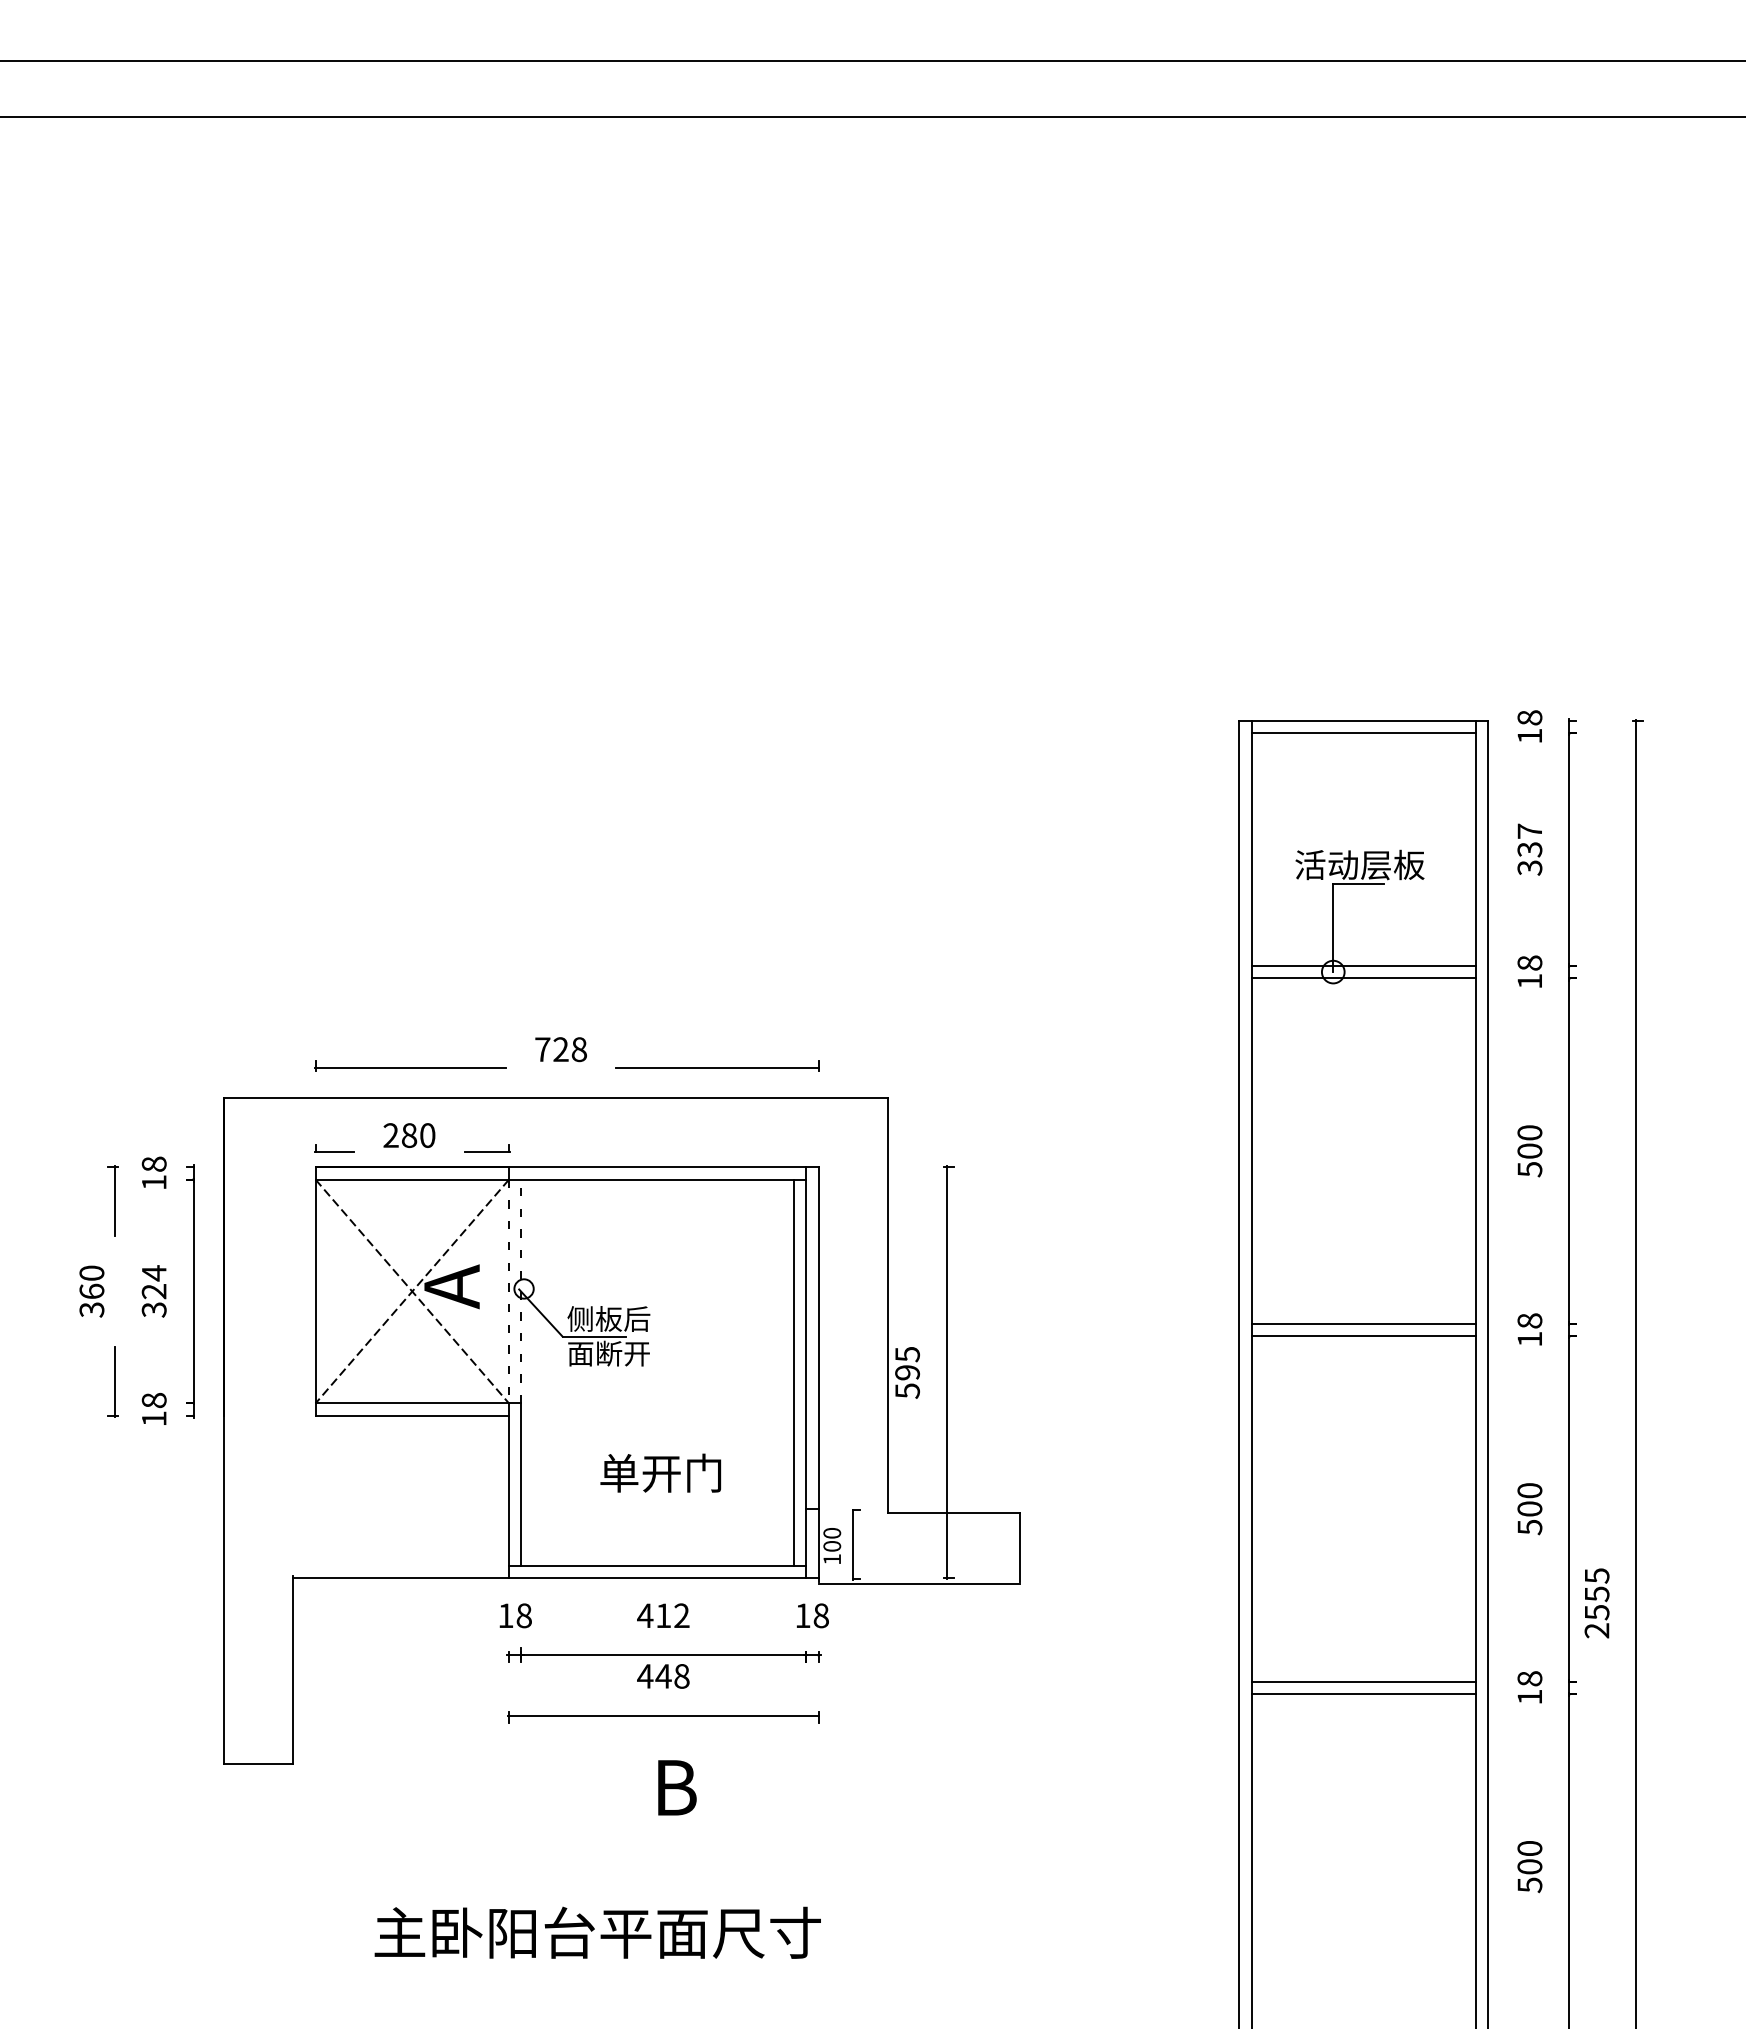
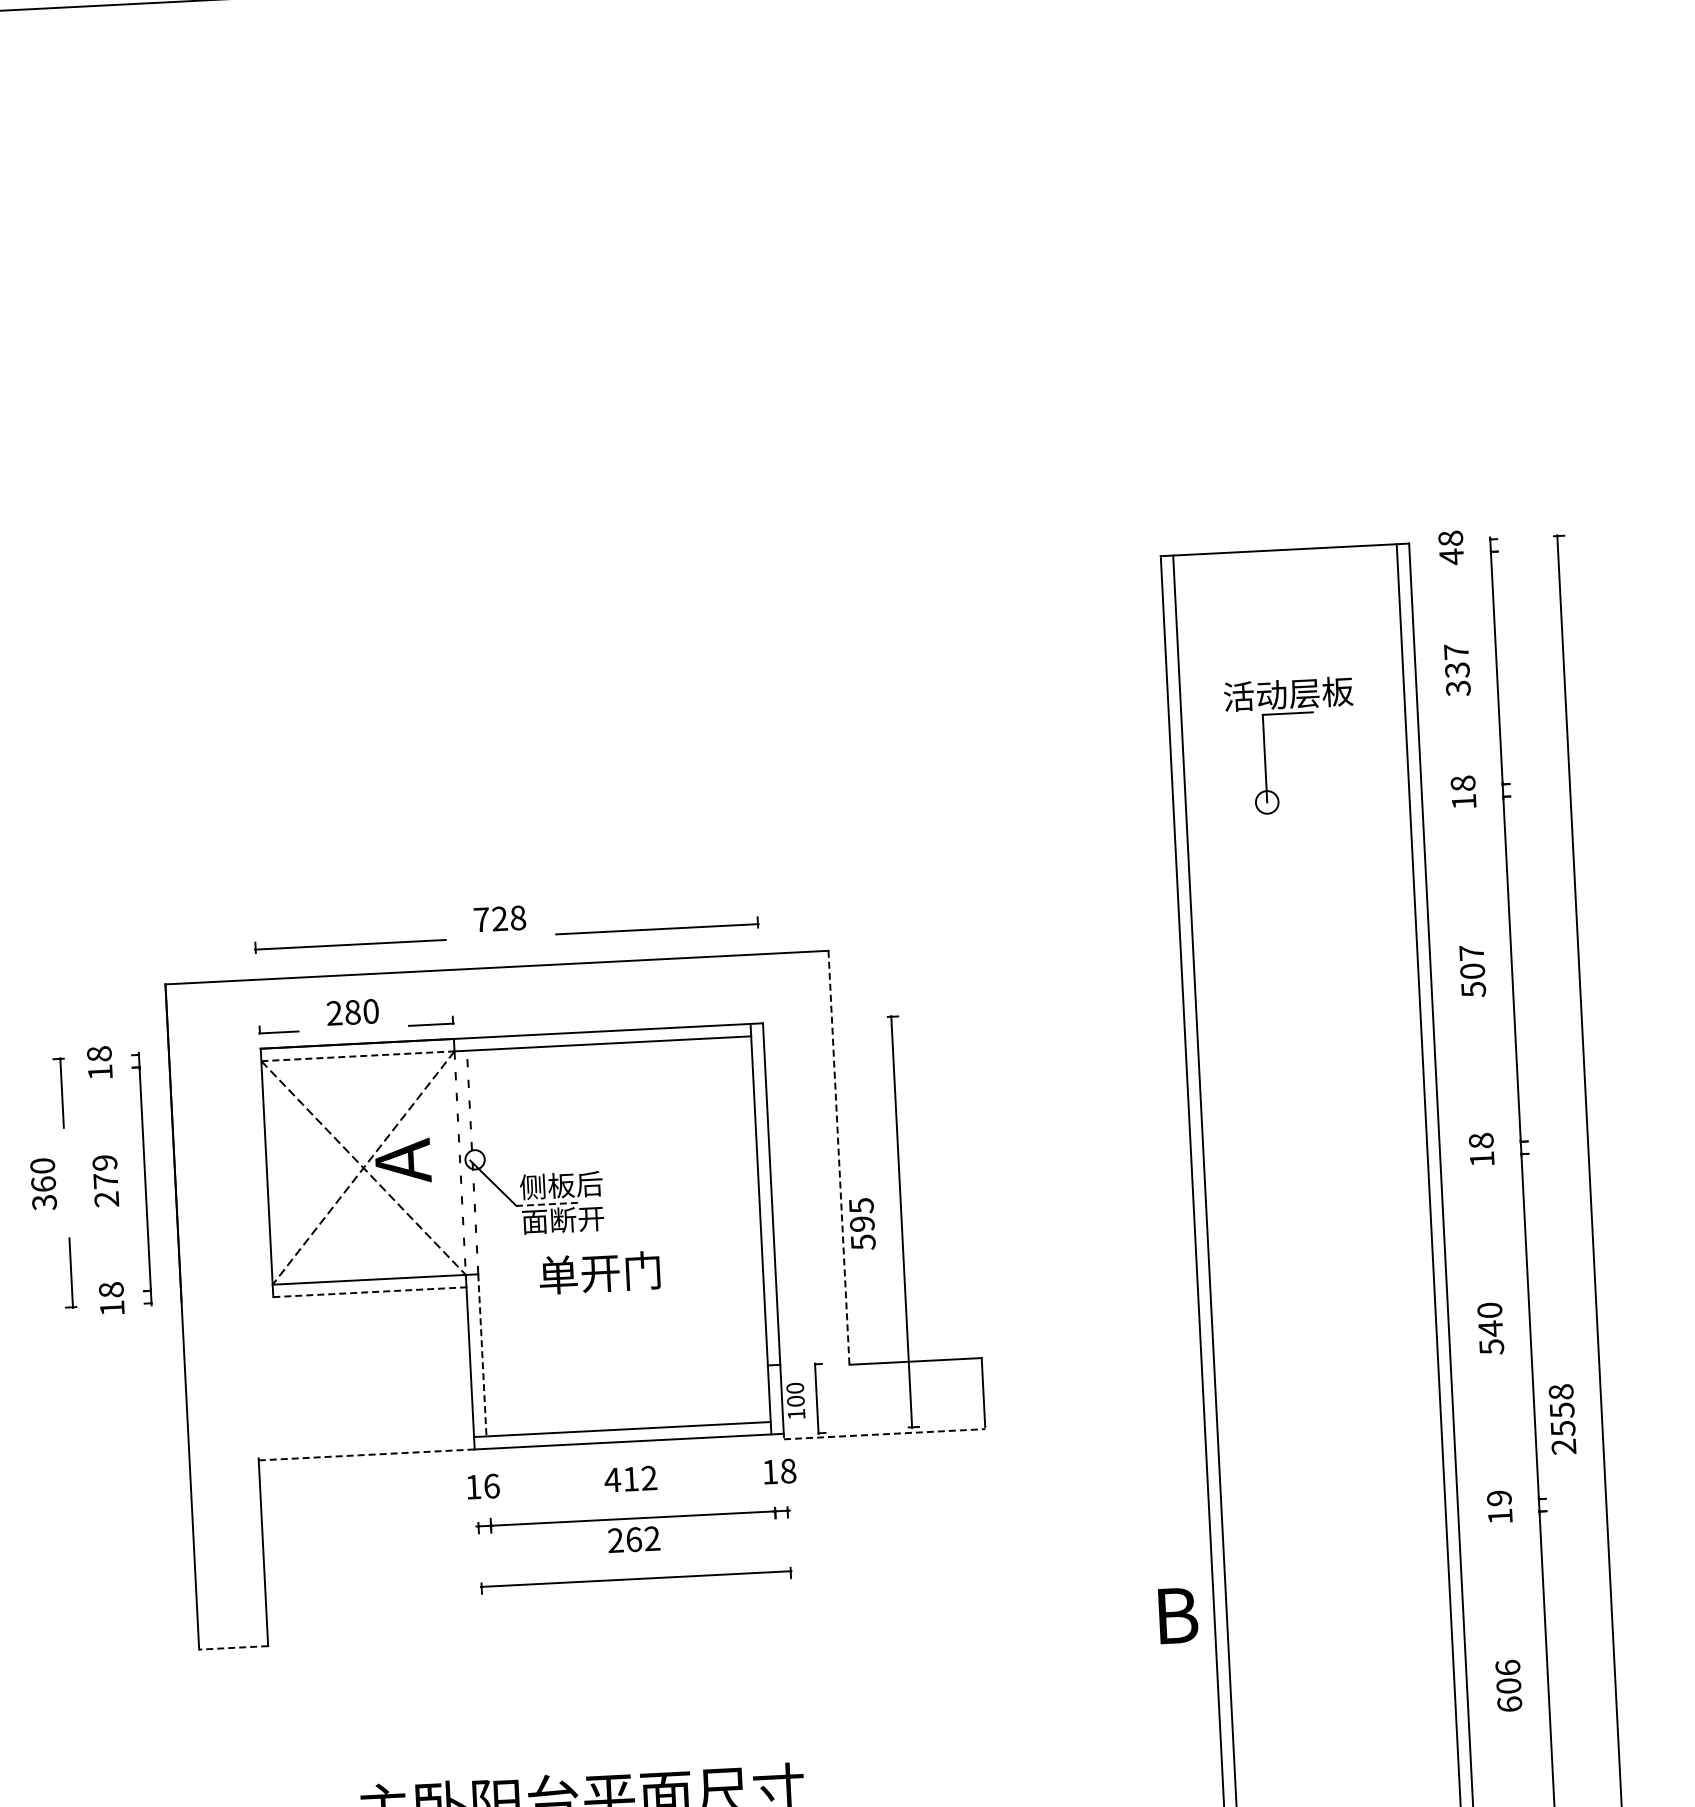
line: (1363, 733) -> (1285, 562), removed
text: (1529, 736) -> (1451, 557), 18 -> 48
line: (1363, 966) -> (1297, 795), removed
line: (1363, 978) -> (1297, 807), removed
text: (1529, 1132) -> (1471, 952), 500 -> 507
line: (412, 1179) -> (358, 1056), solid -> dashed
text: (153, 1291) -> (105, 1181), 324 -> 279
line: (887, 1305) -> (838, 1157), solid -> dashed
line: (1363, 1323) -> (1315, 1151), removed
line: (1363, 1336) -> (1315, 1164), removed
line: (594, 1337) -> (547, 1204), solid -> dashed
line: (793, 1372) -> (748, 1229), removed
line: (412, 1415) -> (370, 1291), solid -> dashed
text: (660, 1472) -> (599, 1272), moved
line: (521, 1485) -> (482, 1356), solid -> dashed
text: (1529, 1508) -> (1490, 1328), 500 -> 540
text: (1596, 1575) -> (1560, 1391), 2555 -> 2558
line: (401, 1578) -> (367, 1455), solid -> dashed
line: (919, 1583) -> (884, 1433), solid -> dashed
text: (524, 1615) -> (492, 1485), 18 -> 16
text: (663, 1676) -> (633, 1539), 448 -> 262
text: (1529, 1678) -> (1498, 1497), 18 -> 19
line: (1363, 1681) -> (1333, 1509), removed
line: (1363, 1694) -> (1333, 1522), removed
line: (258, 1764) -> (233, 1648), solid -> dashed
text: (677, 1787) -> (1178, 1615), moved
text: (1529, 1866) -> (1508, 1685), 500 -> 606

